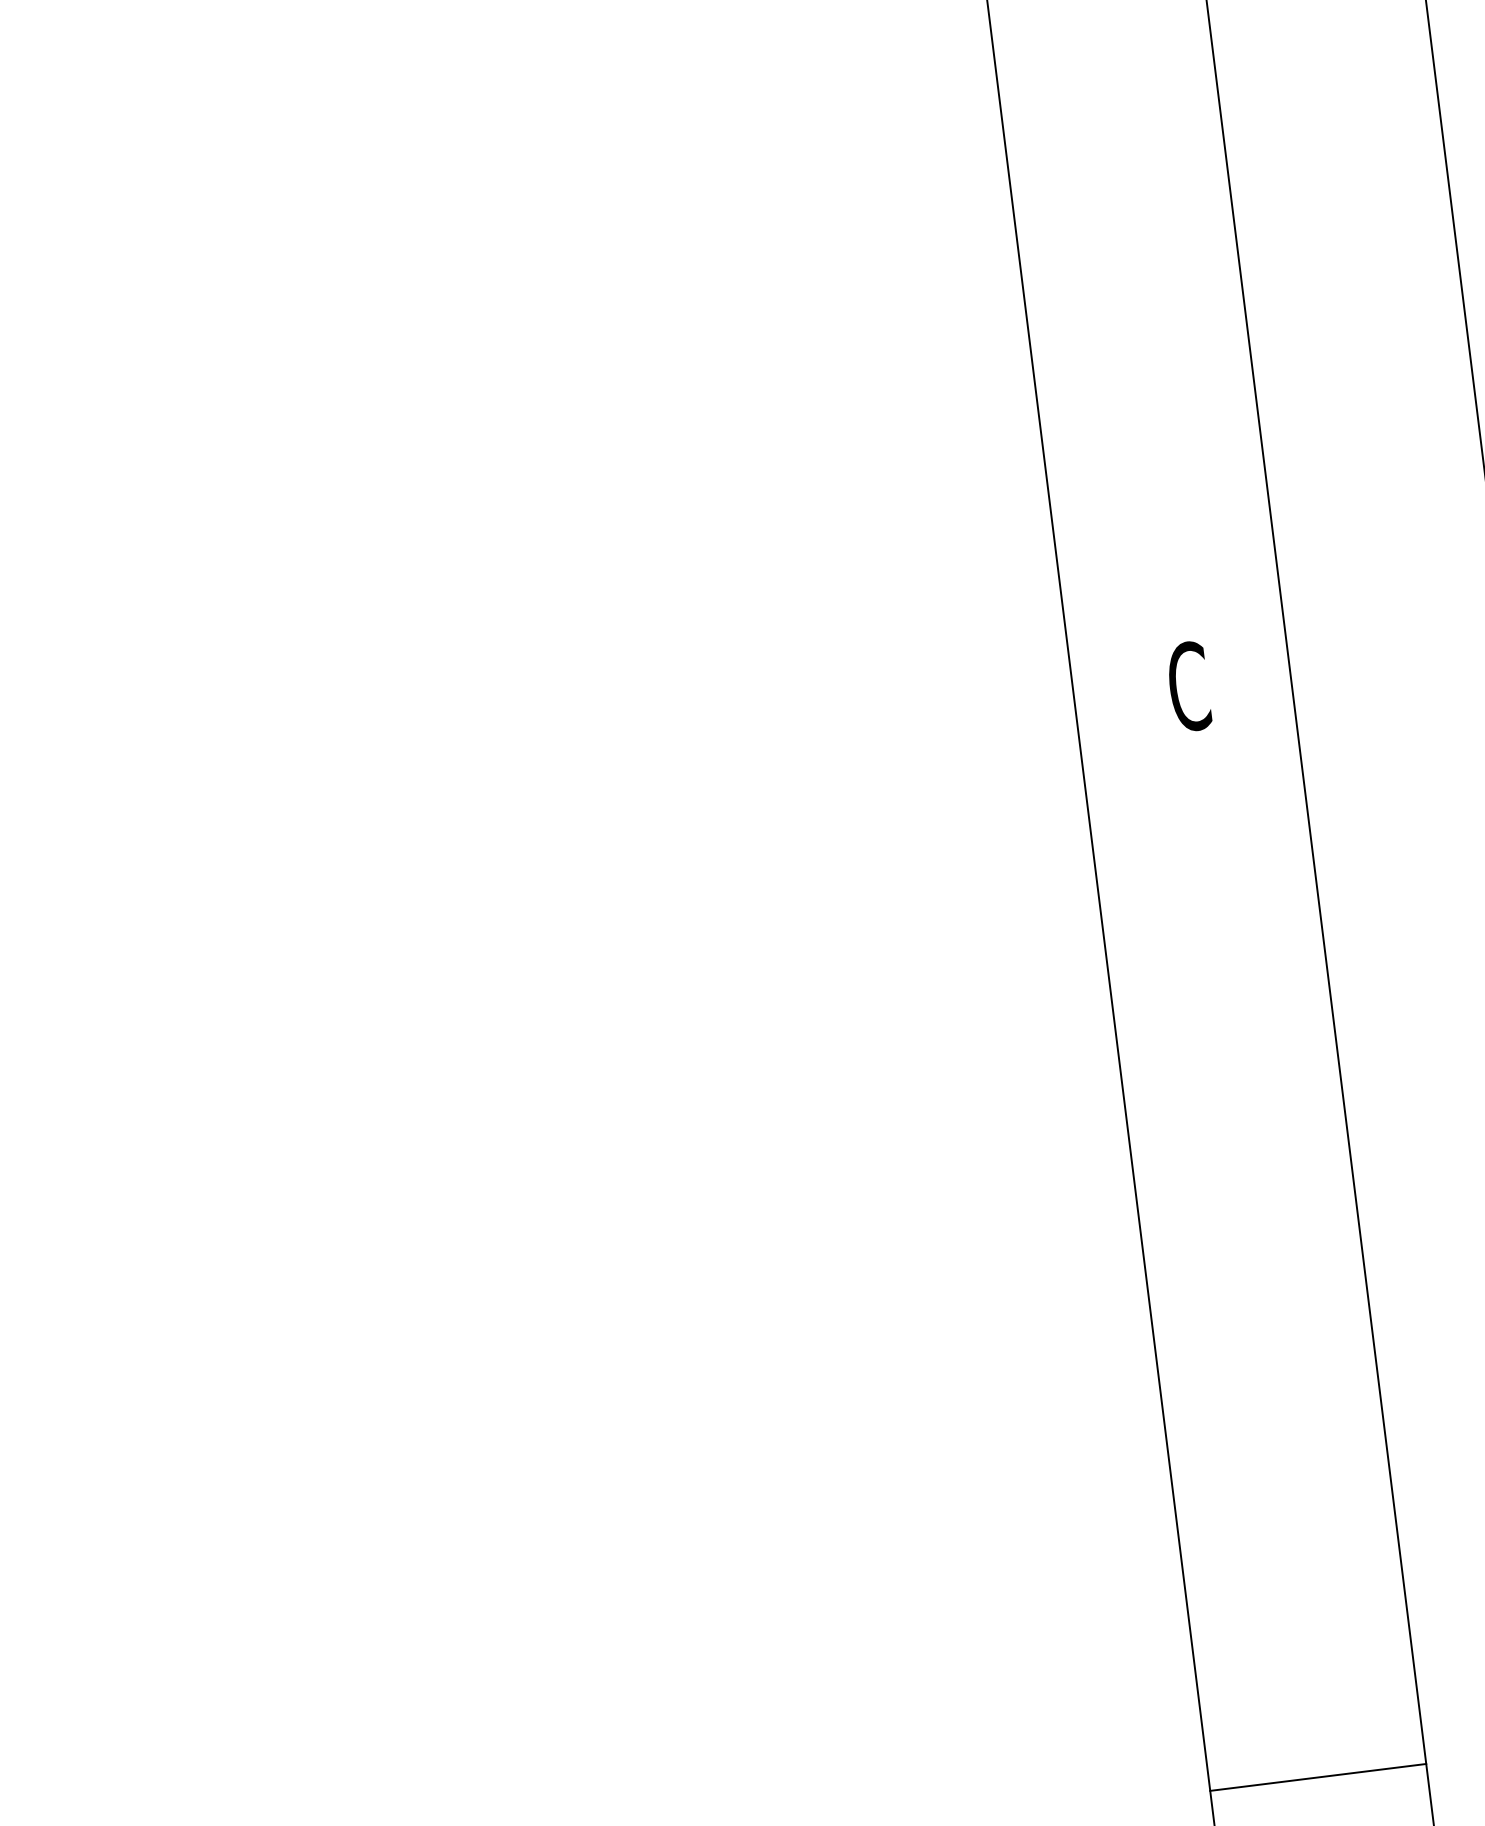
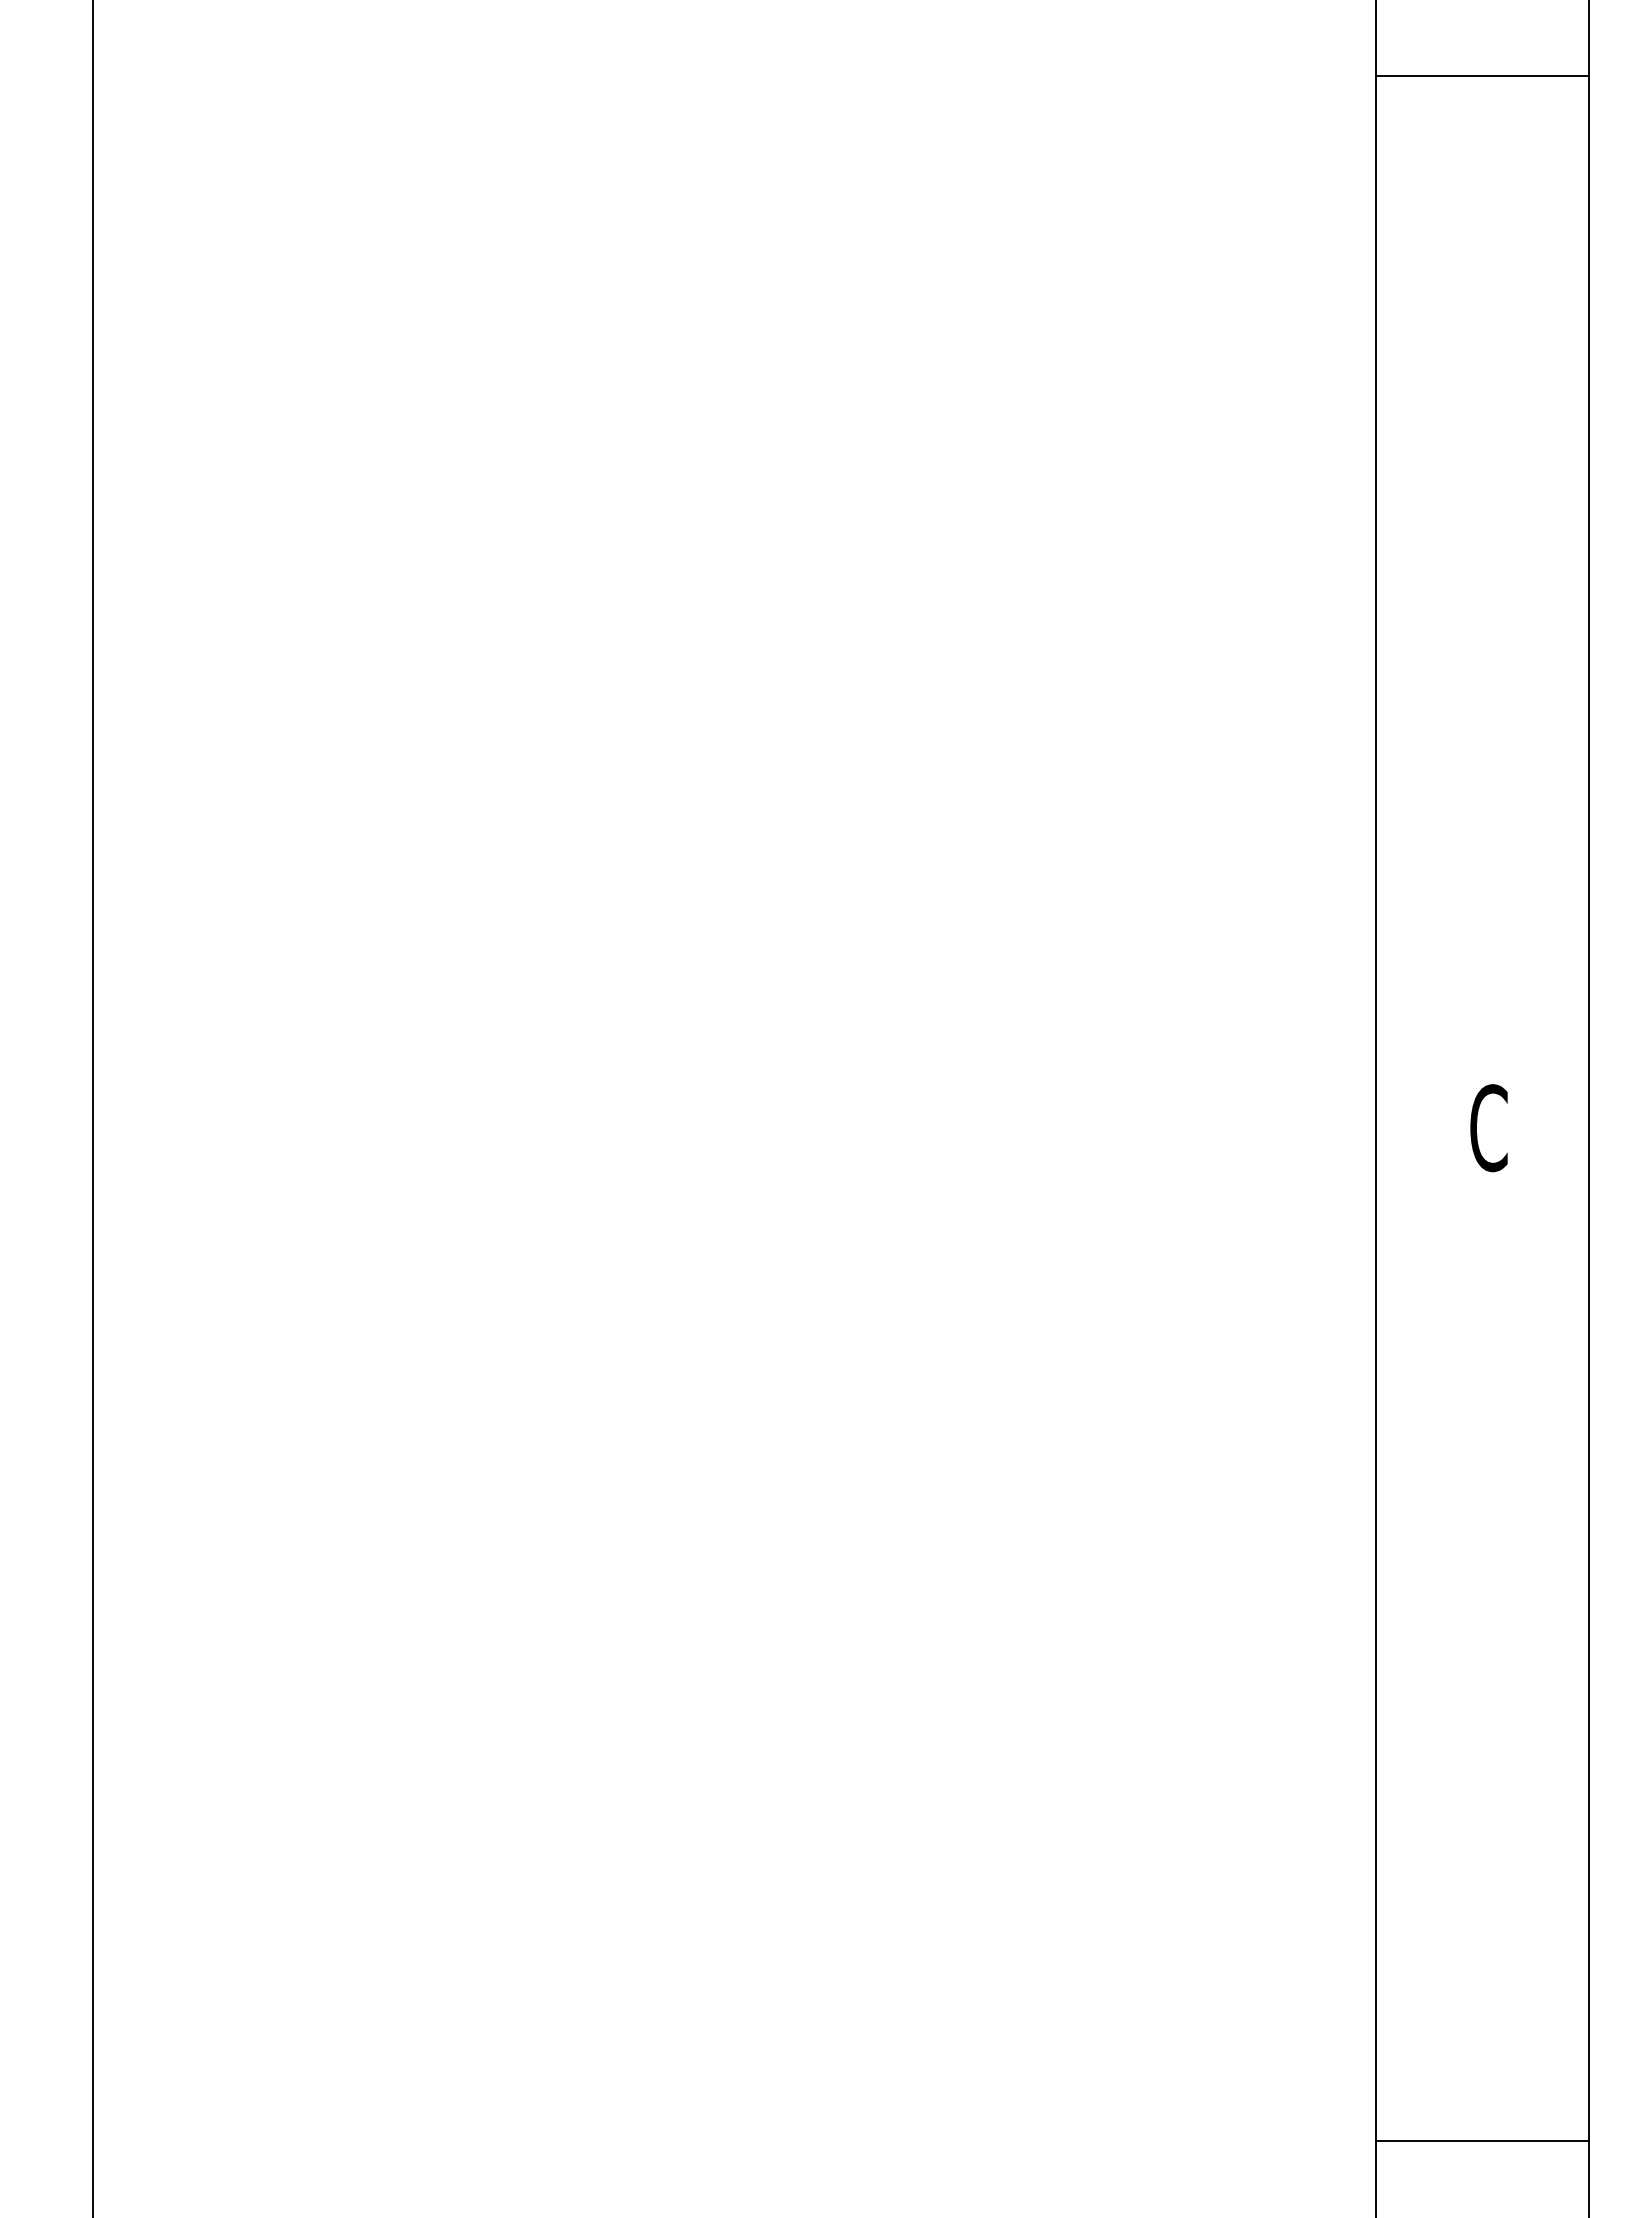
line: (1318, 1777) -> (1482, 2141), moved

